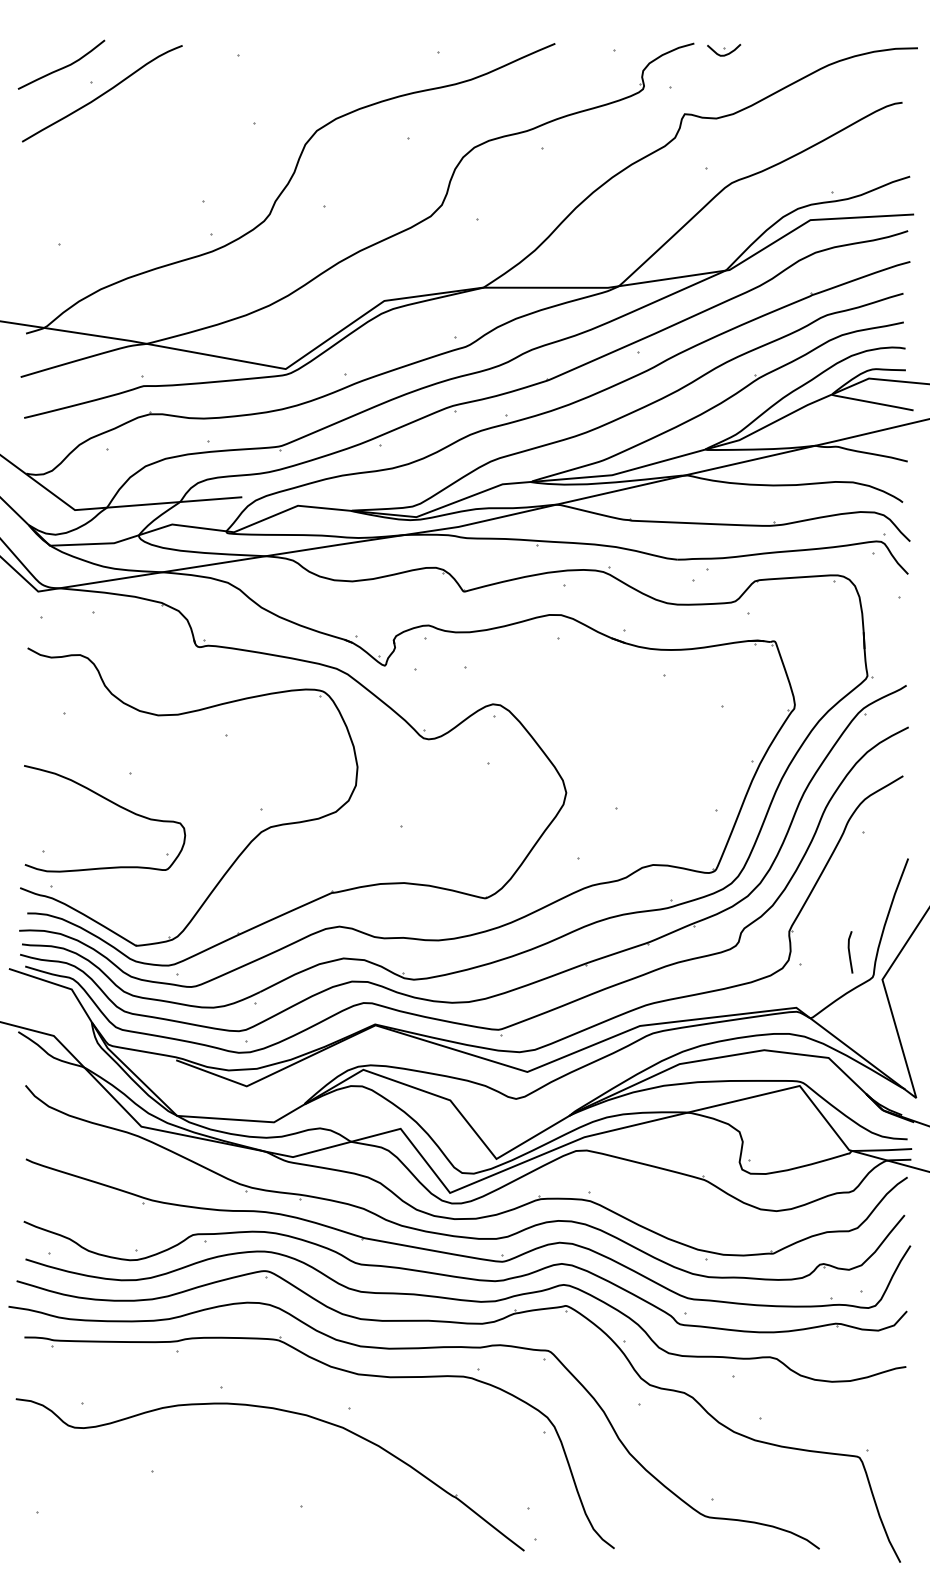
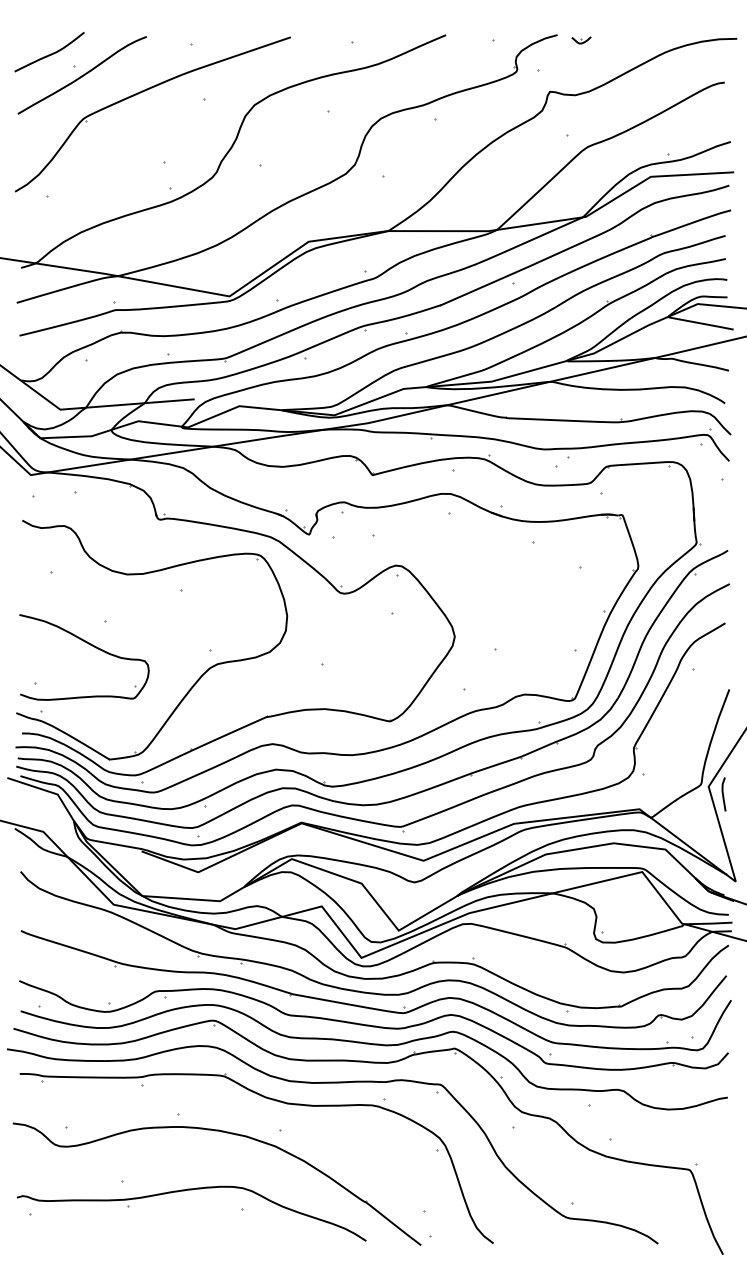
part: (723, 49) -> (581, 39), size x0.71
part: (176, 115) -> (141, 92), added
line: (850, 952) -> (723, 794), moved
part: (238, 1482) -> (191, 1190), added

